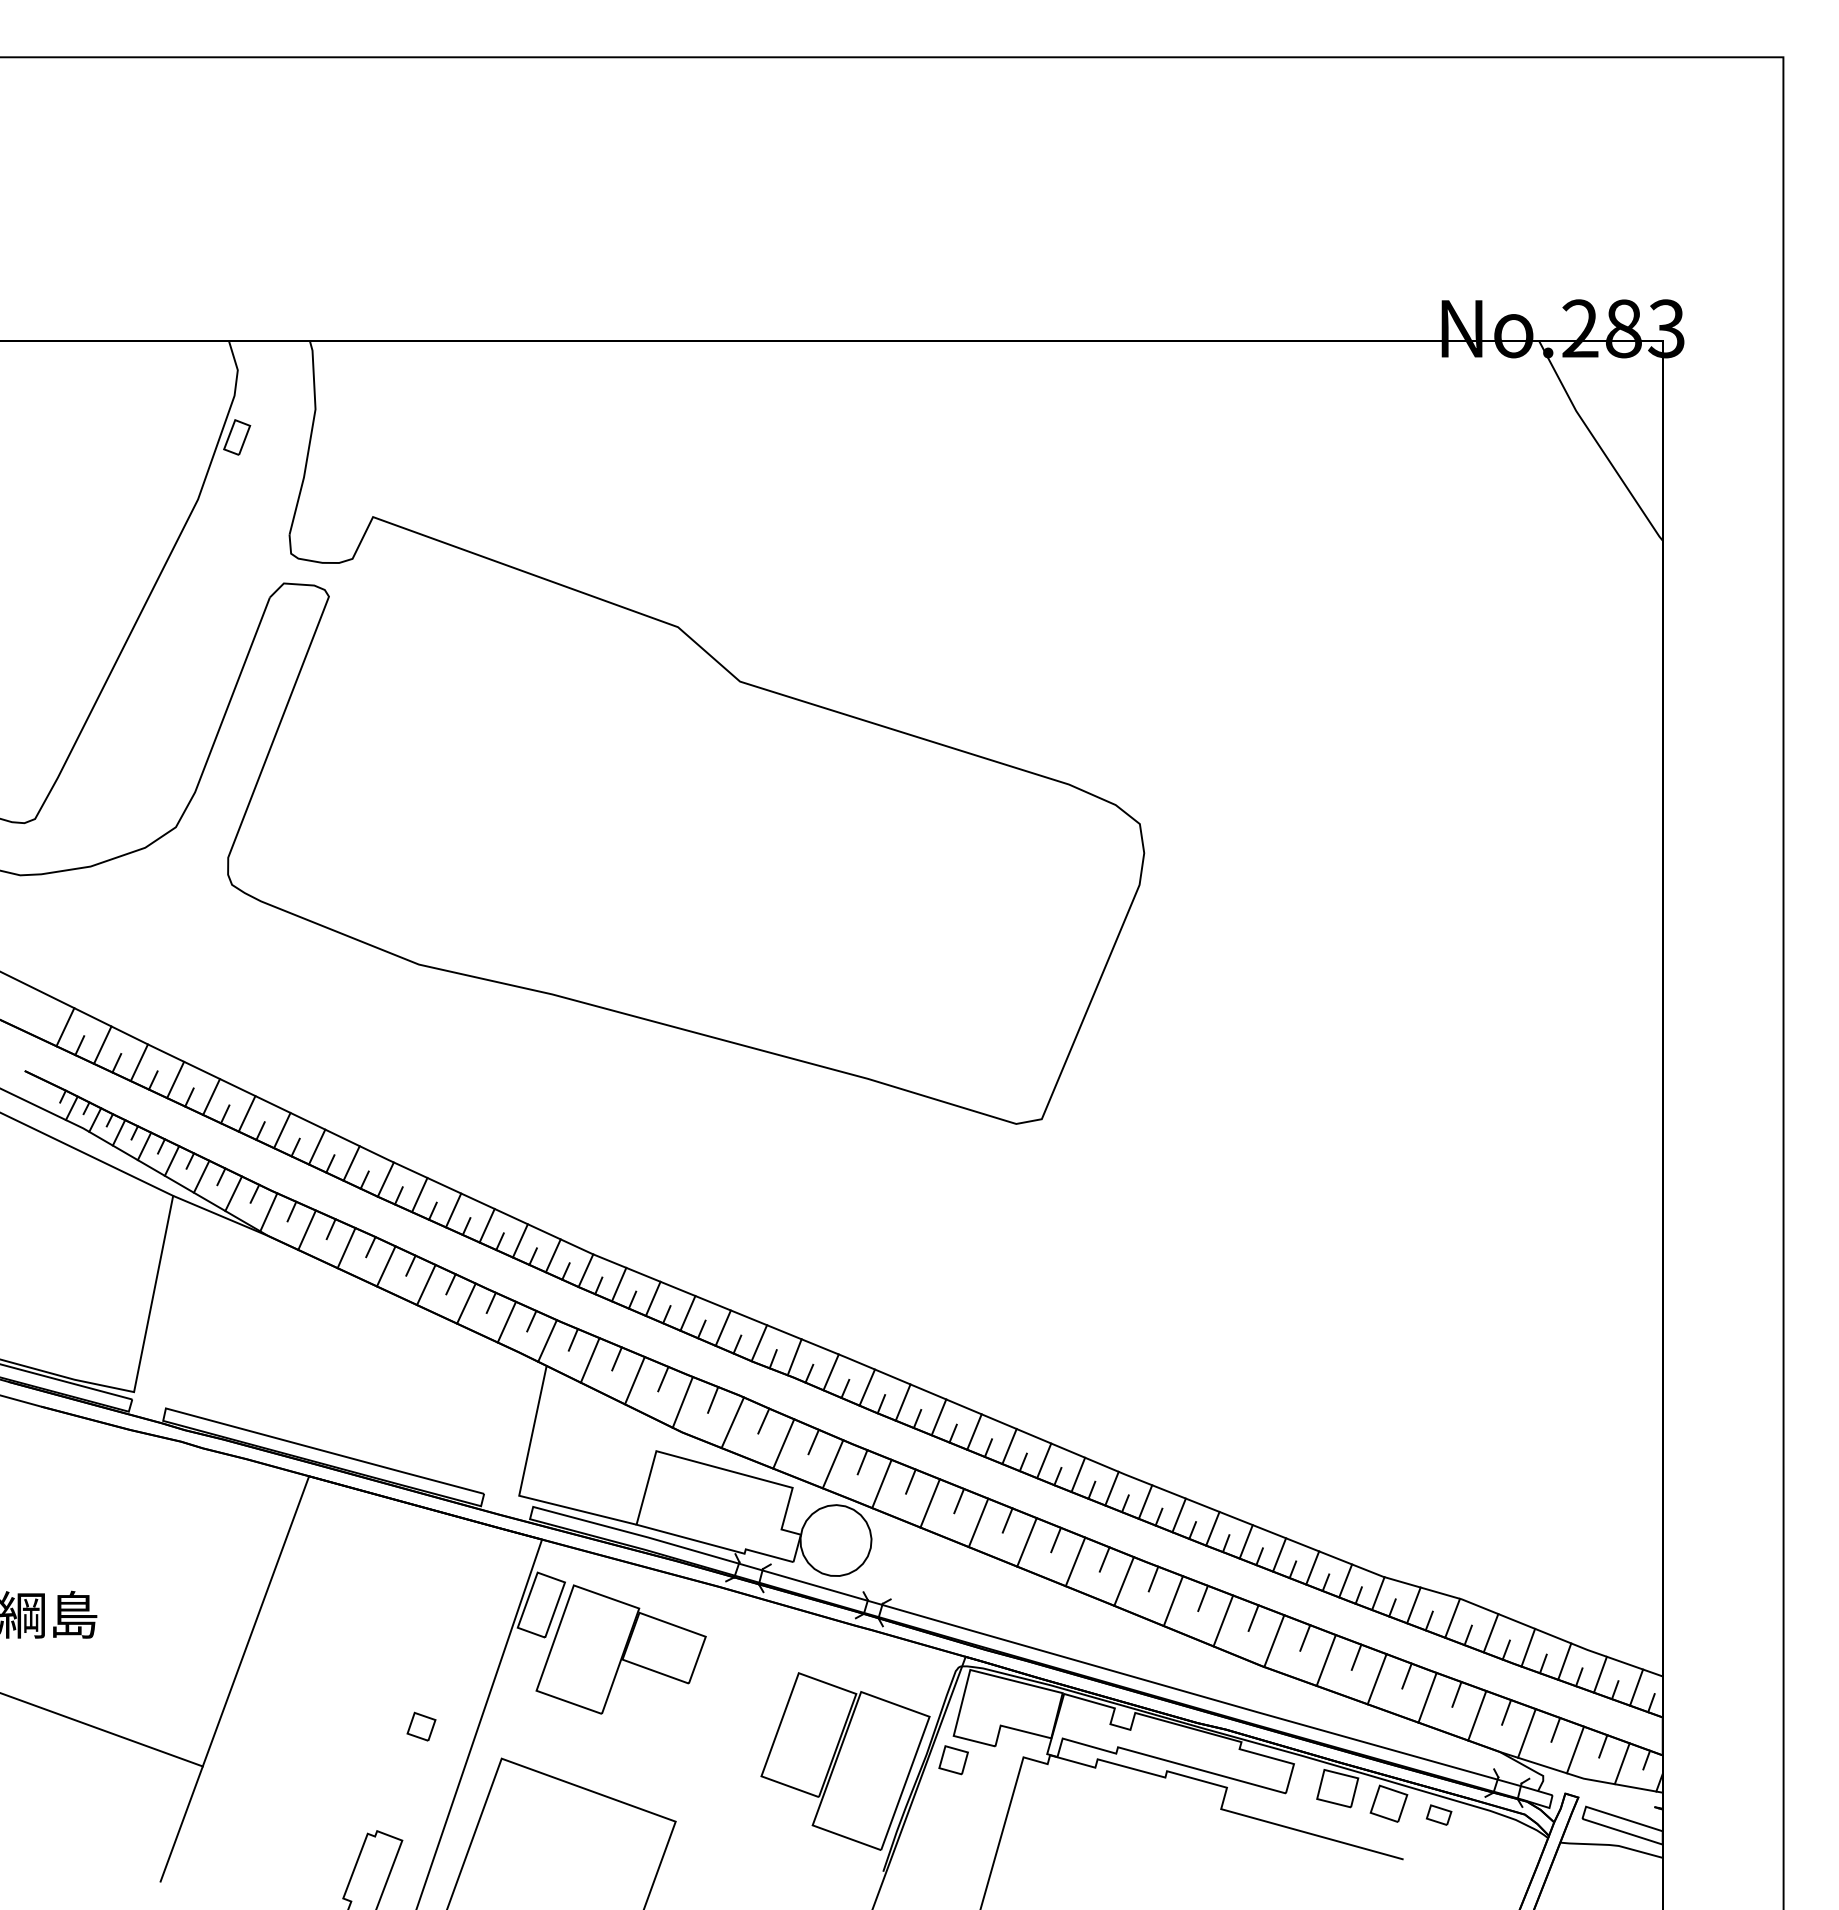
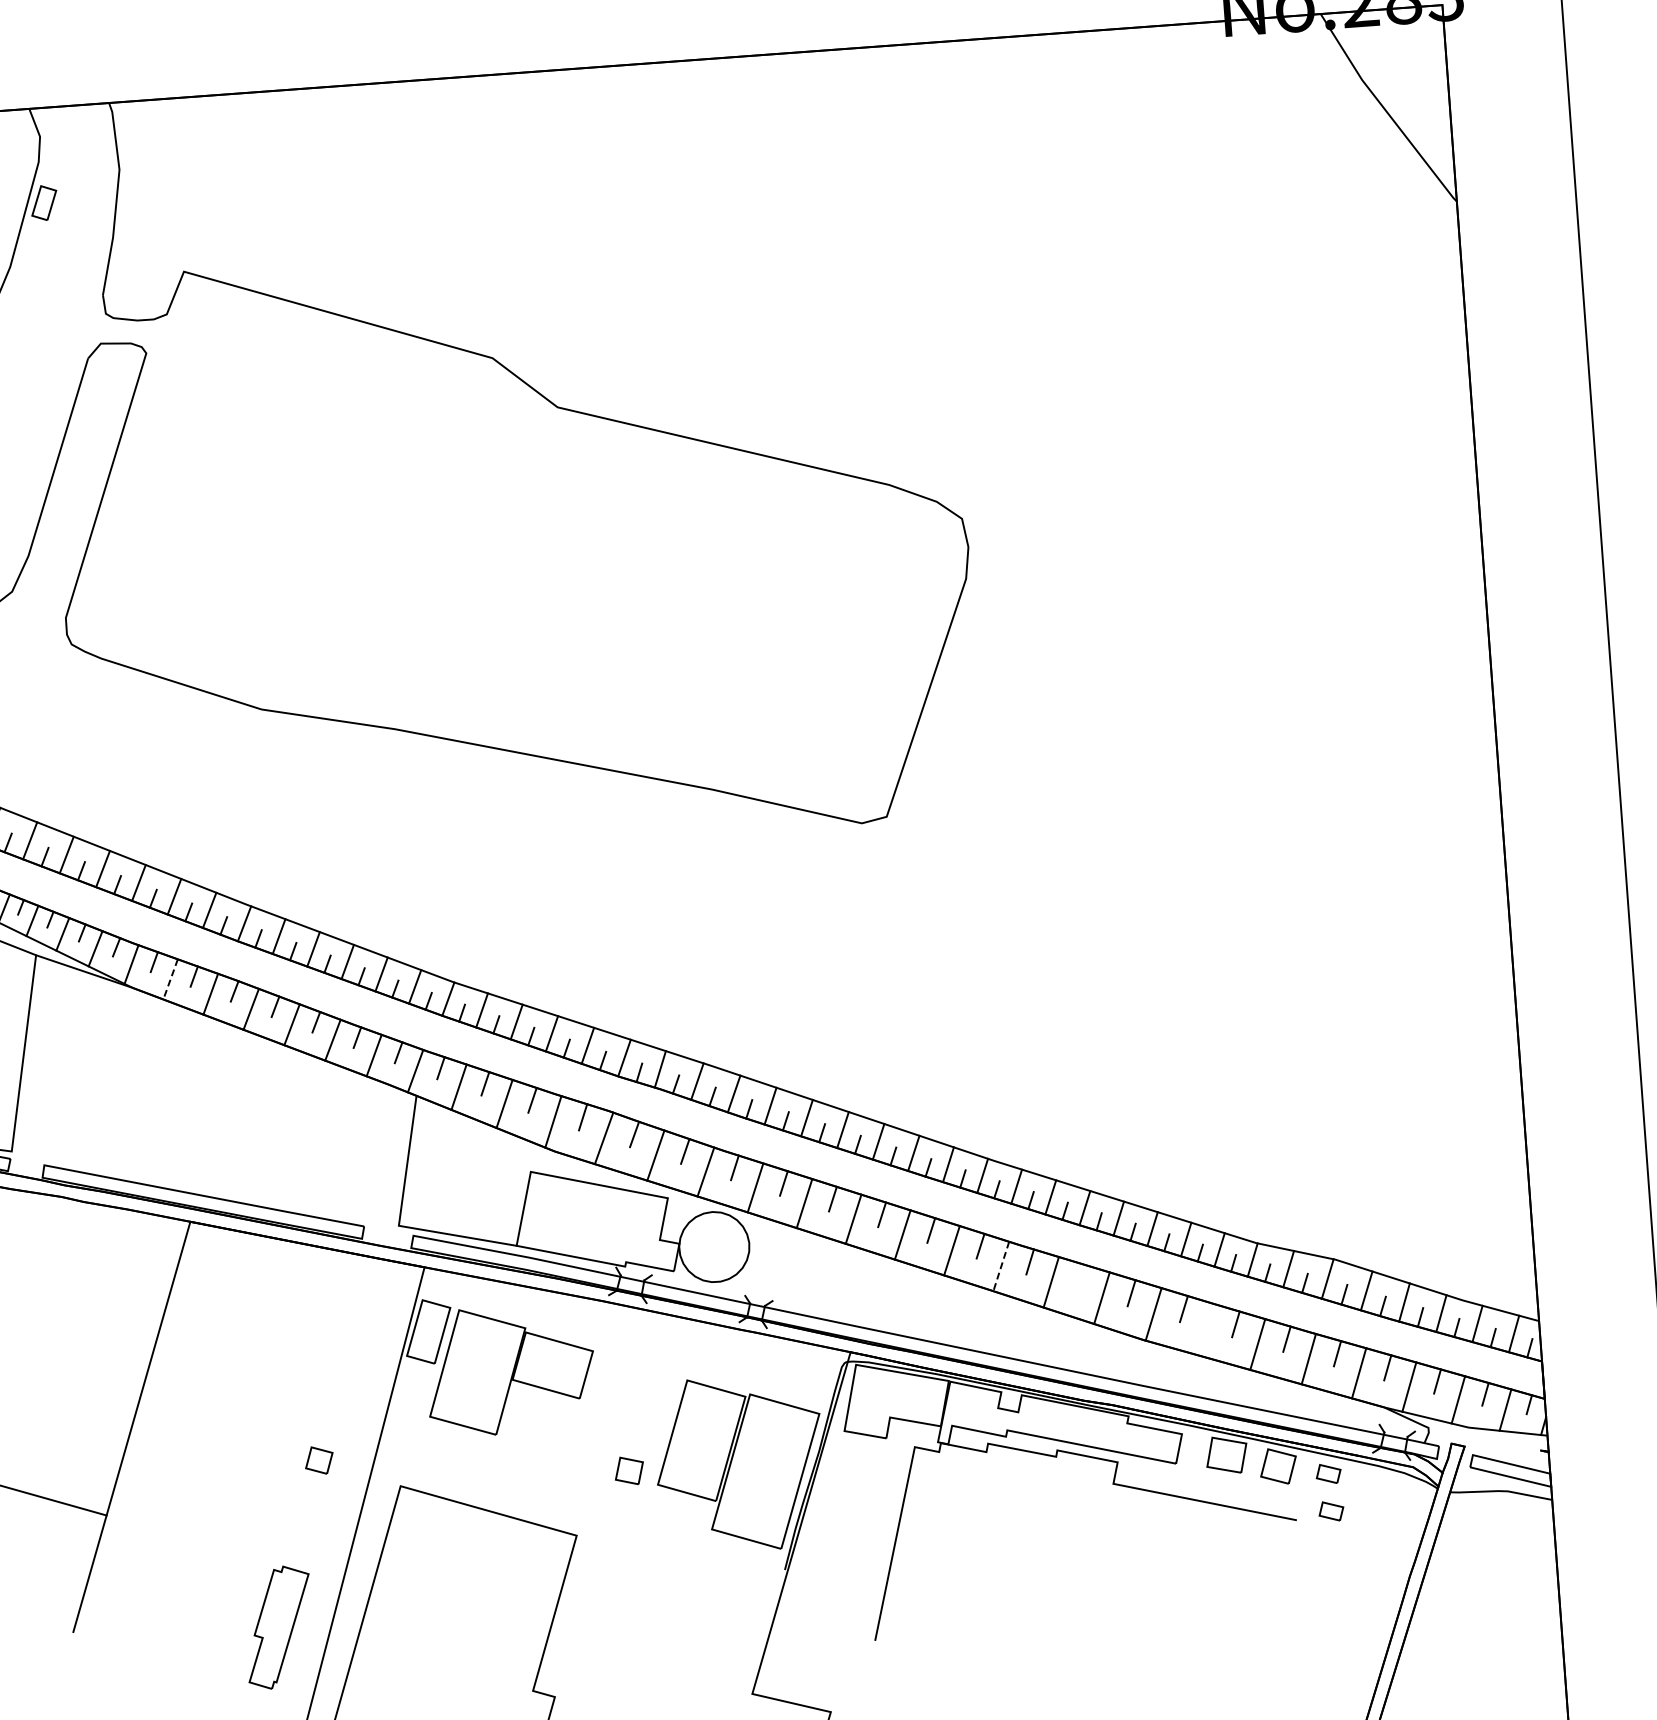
line: (307, 1230) -> (171, 979), solid -> dashed
line: (1123, 1581) -> (1000, 1266), solid -> dashed
line: (1202, 1598) -> (1079, 1277), removed
line: (1325, 1660) -> (1205, 1329), removed
part: (953, 1760) -> (629, 1471), moved
part: (1439, 1852) -> (1331, 1510), added

